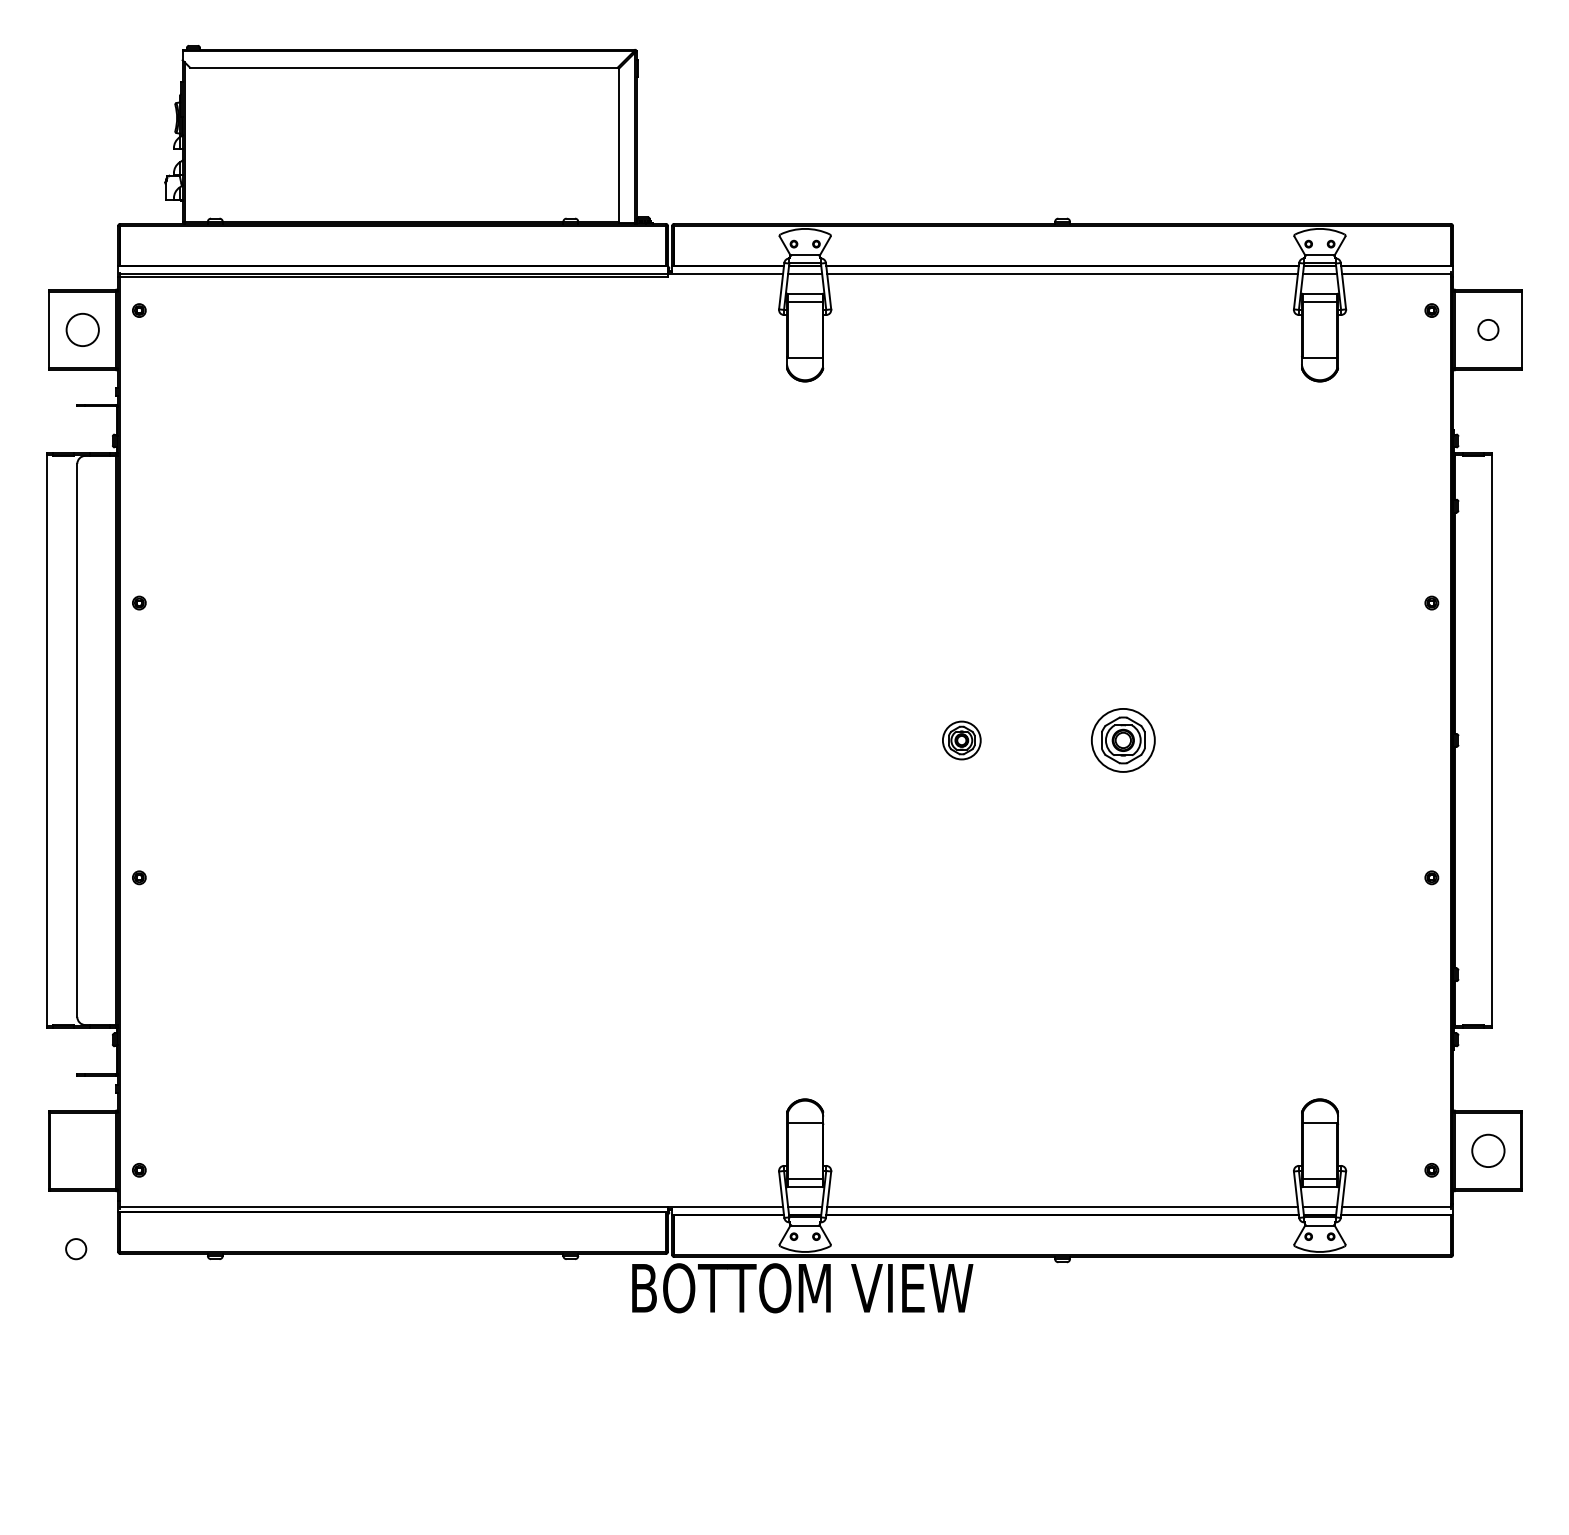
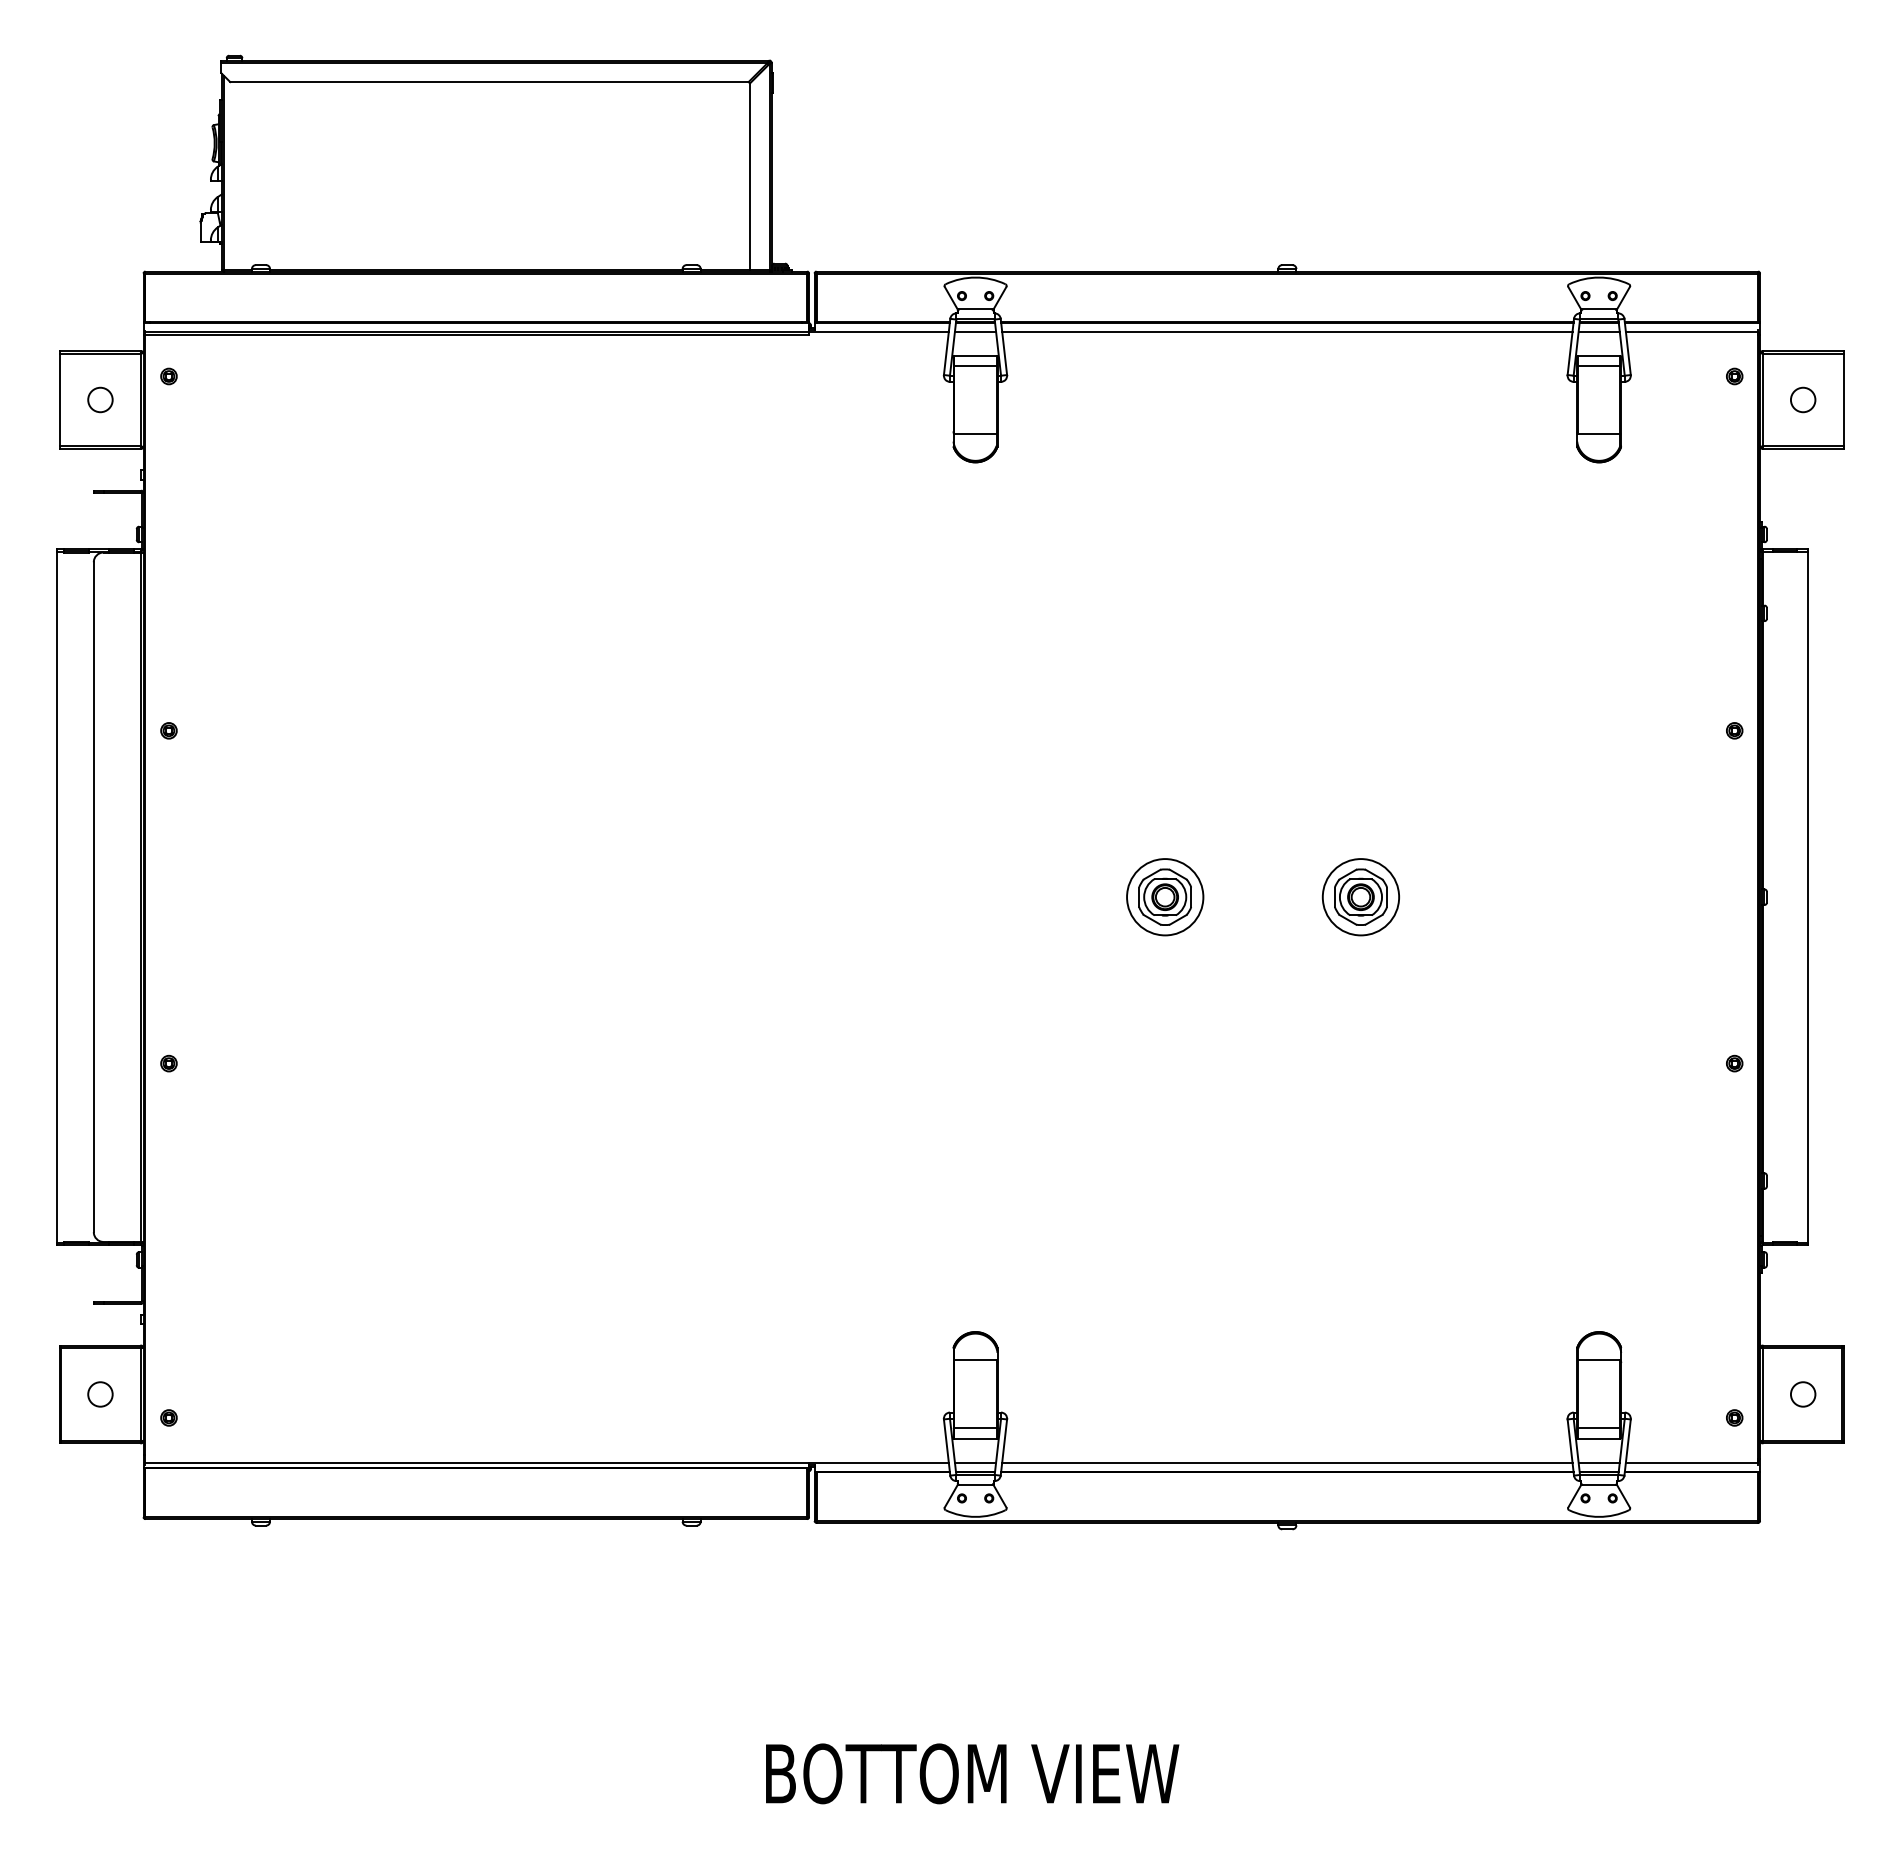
circle: (82, 329) -> (100, 399), size x0.62
part: (961, 740) -> (1165, 897), size x1.67
circle: (1487, 1150) -> (1802, 1394), size x0.62
circle: (76, 1249) -> (100, 1394), moved
text: (802, 1287) -> (972, 1773), moved

